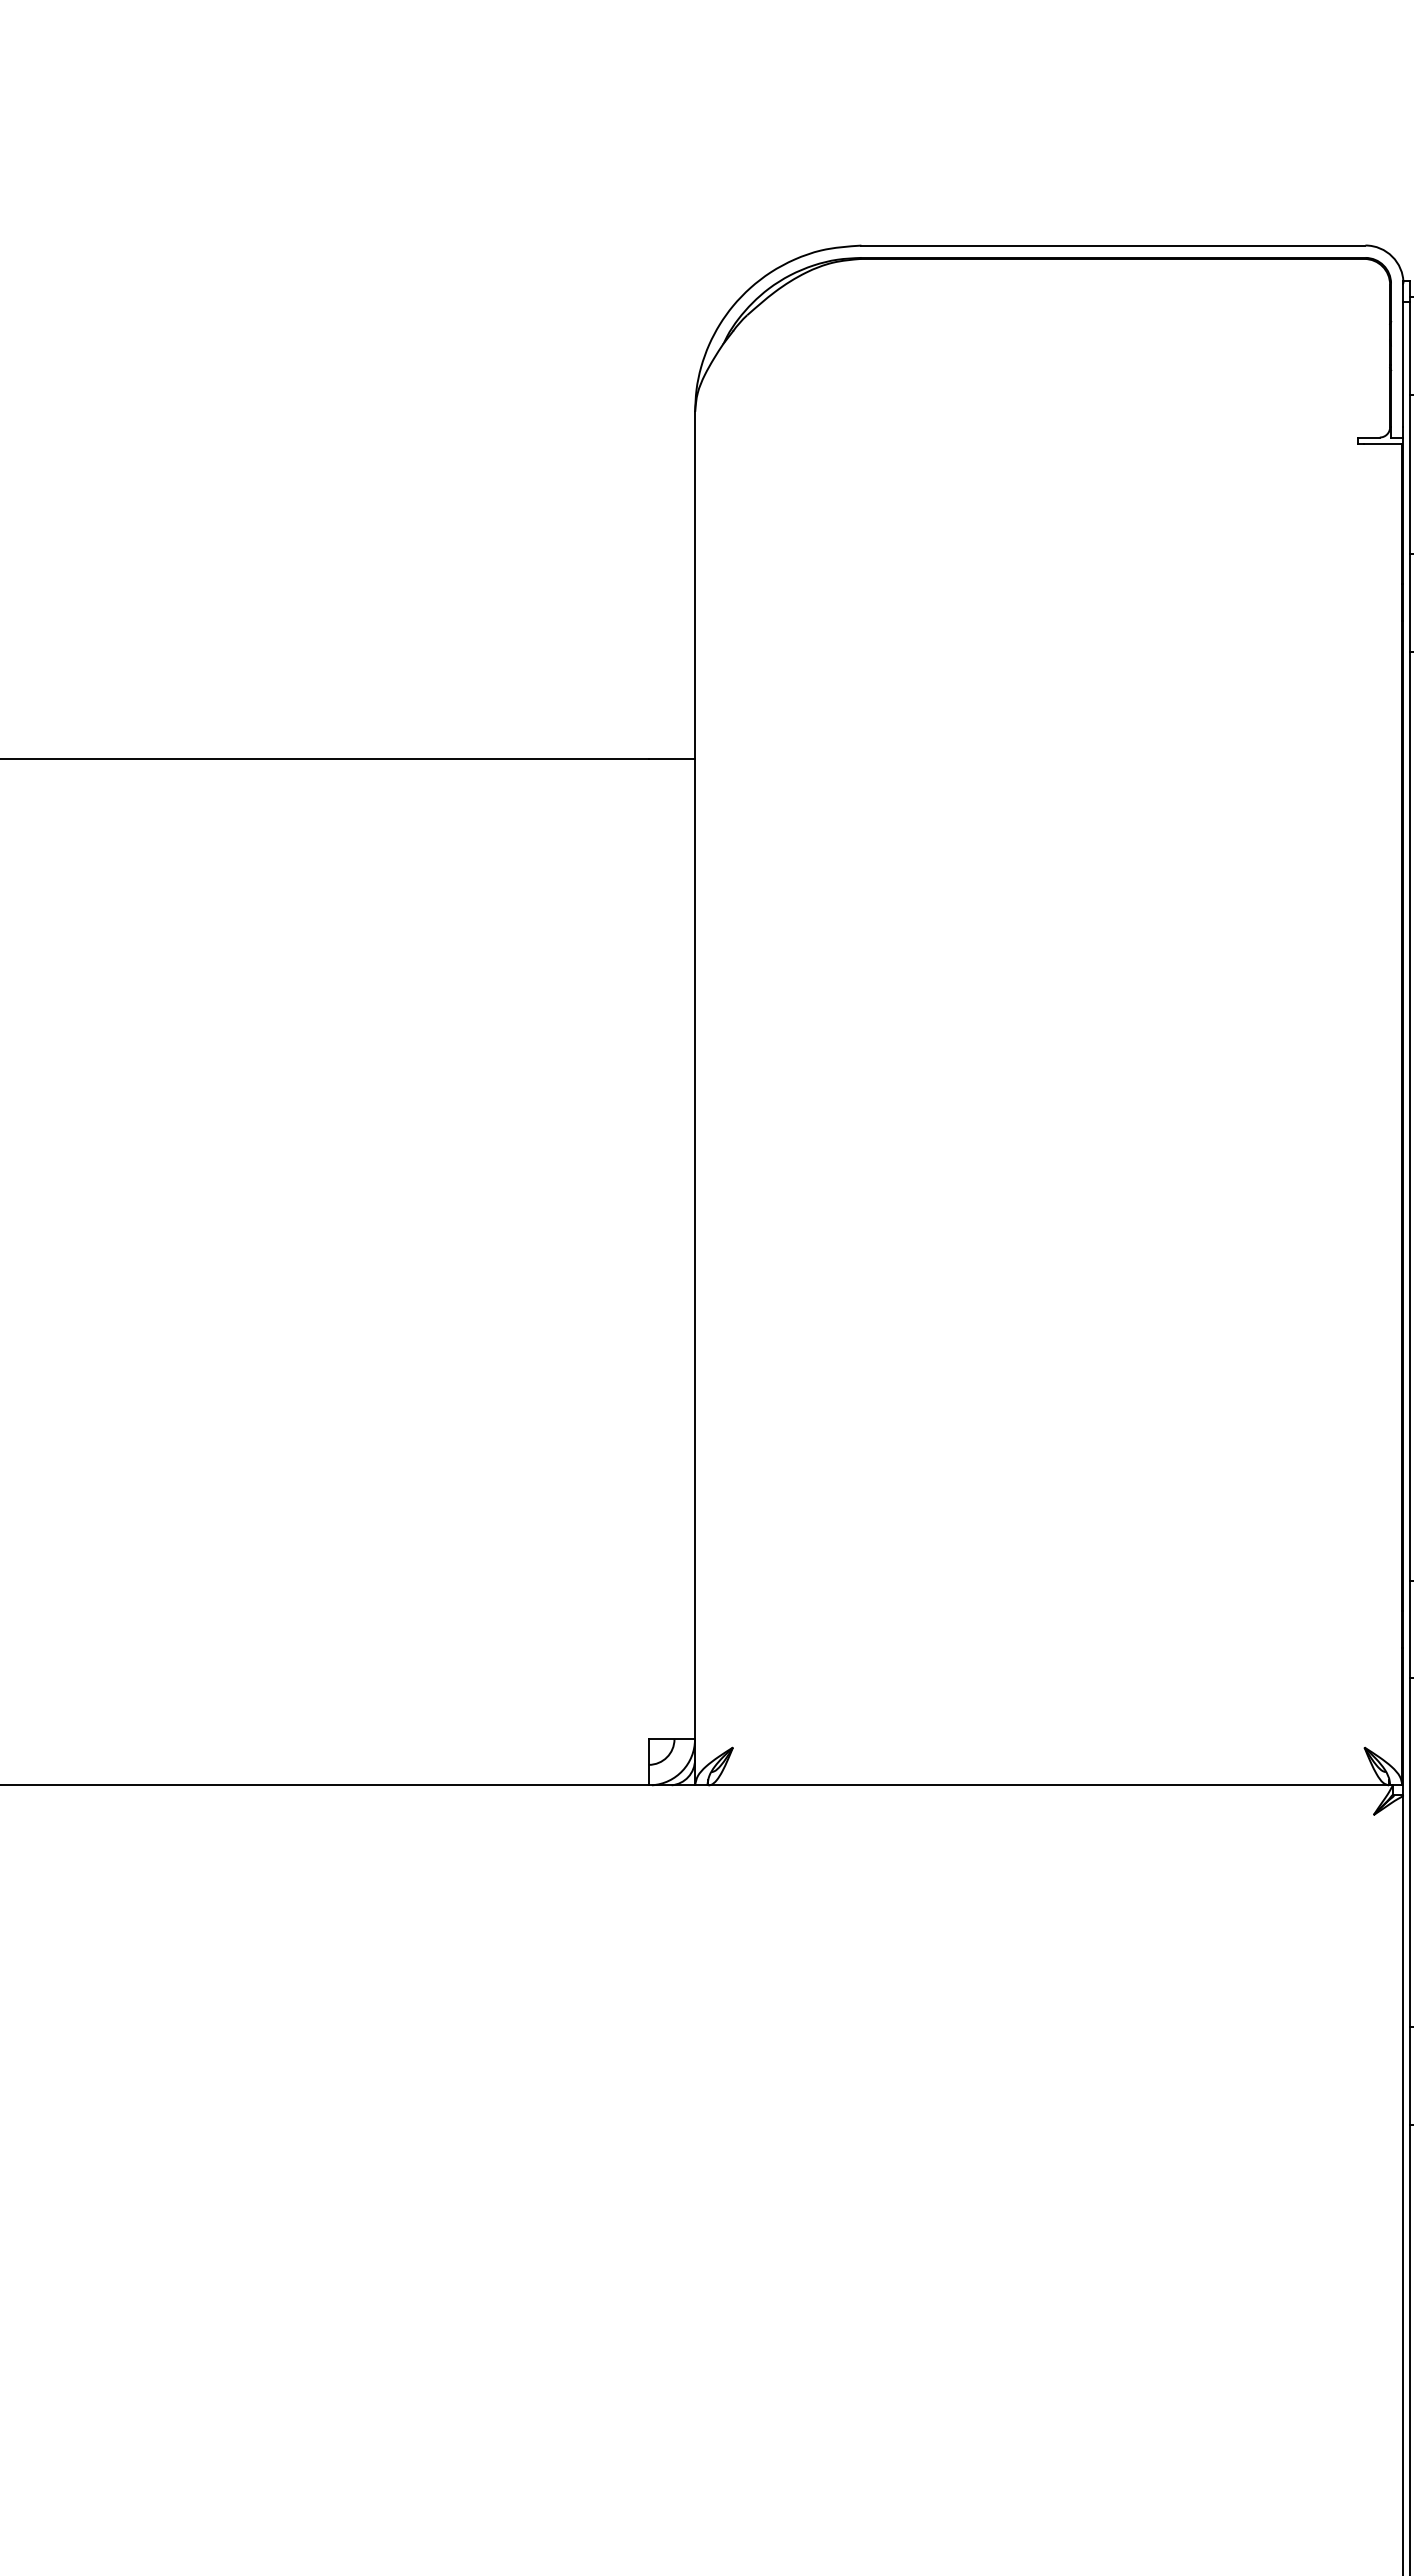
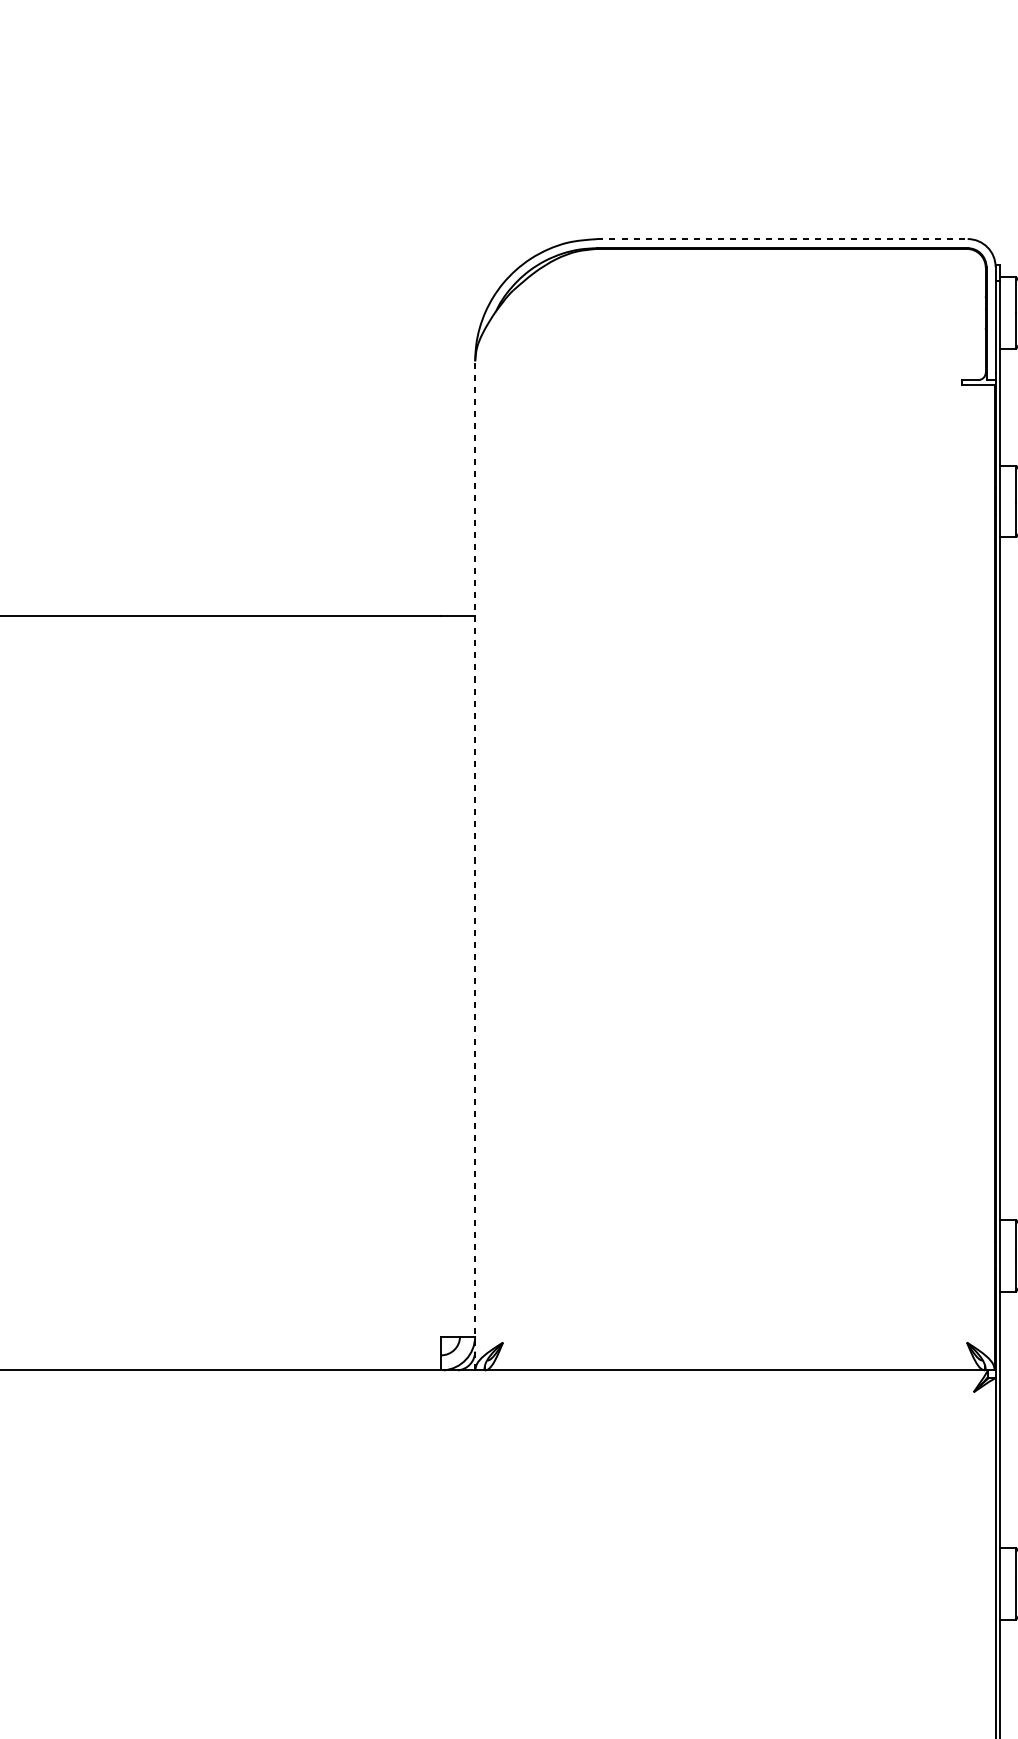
line: (1113, 245) -> (782, 239), solid -> dashed
line: (695, 1098) -> (475, 865), solid -> dashed

